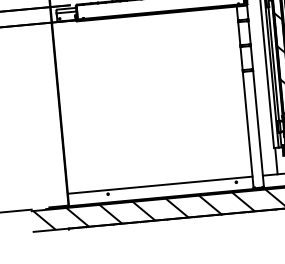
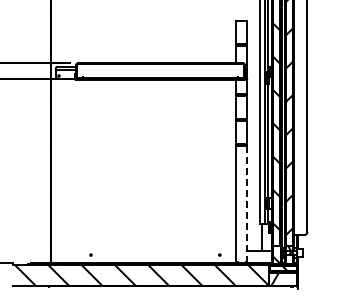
line: (258, 129) -> (246, 204), solid -> dashed
line: (159, 184) -> (143, 250), removed

